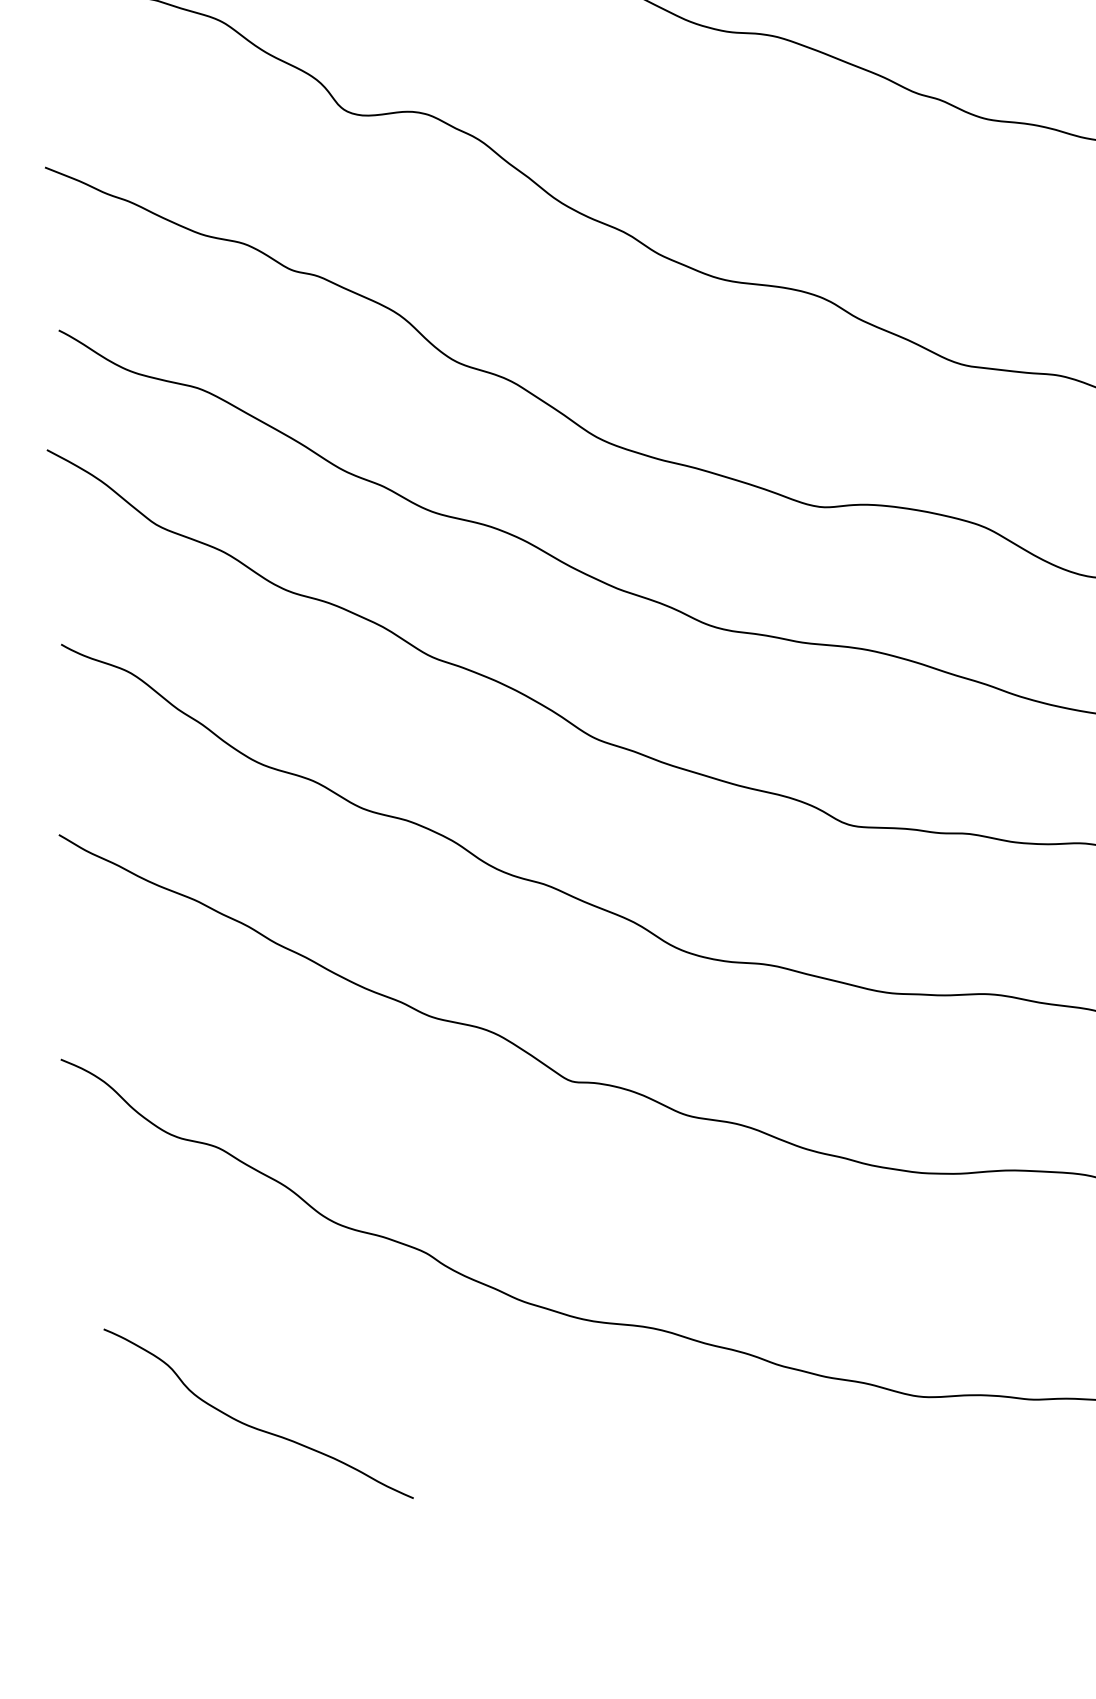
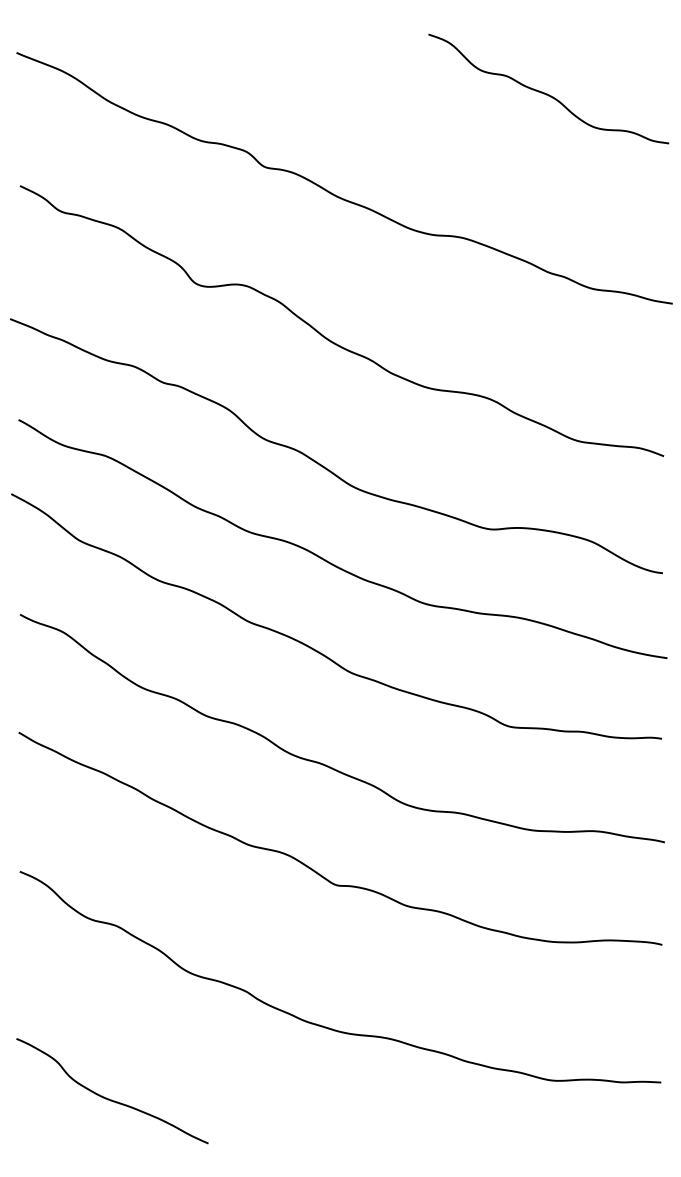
curve: (253, 1425) -> (109, 1098), moved

